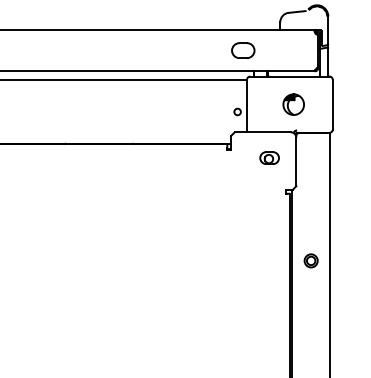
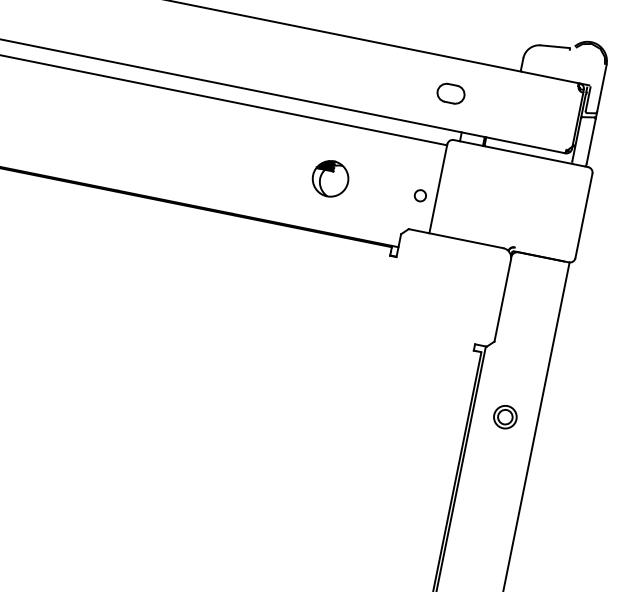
part: (243, 50) -> (451, 93), size x0.7
part: (293, 104) -> (330, 178), moved
part: (269, 157) -> (458, 283), removed
part: (310, 260) -> (504, 416), moved

